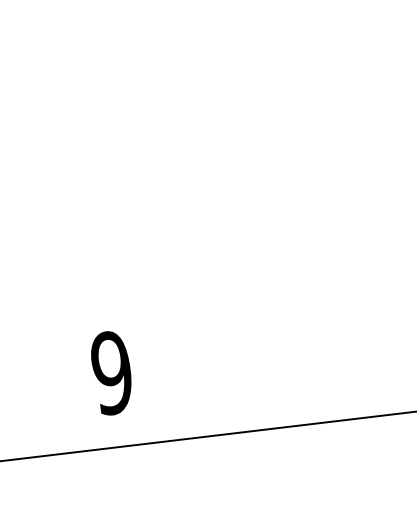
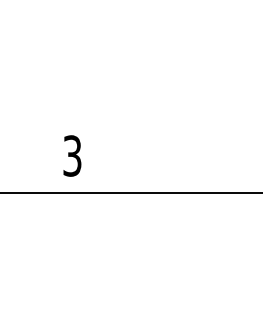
text: (112, 371) -> (72, 155), 9 -> 3

